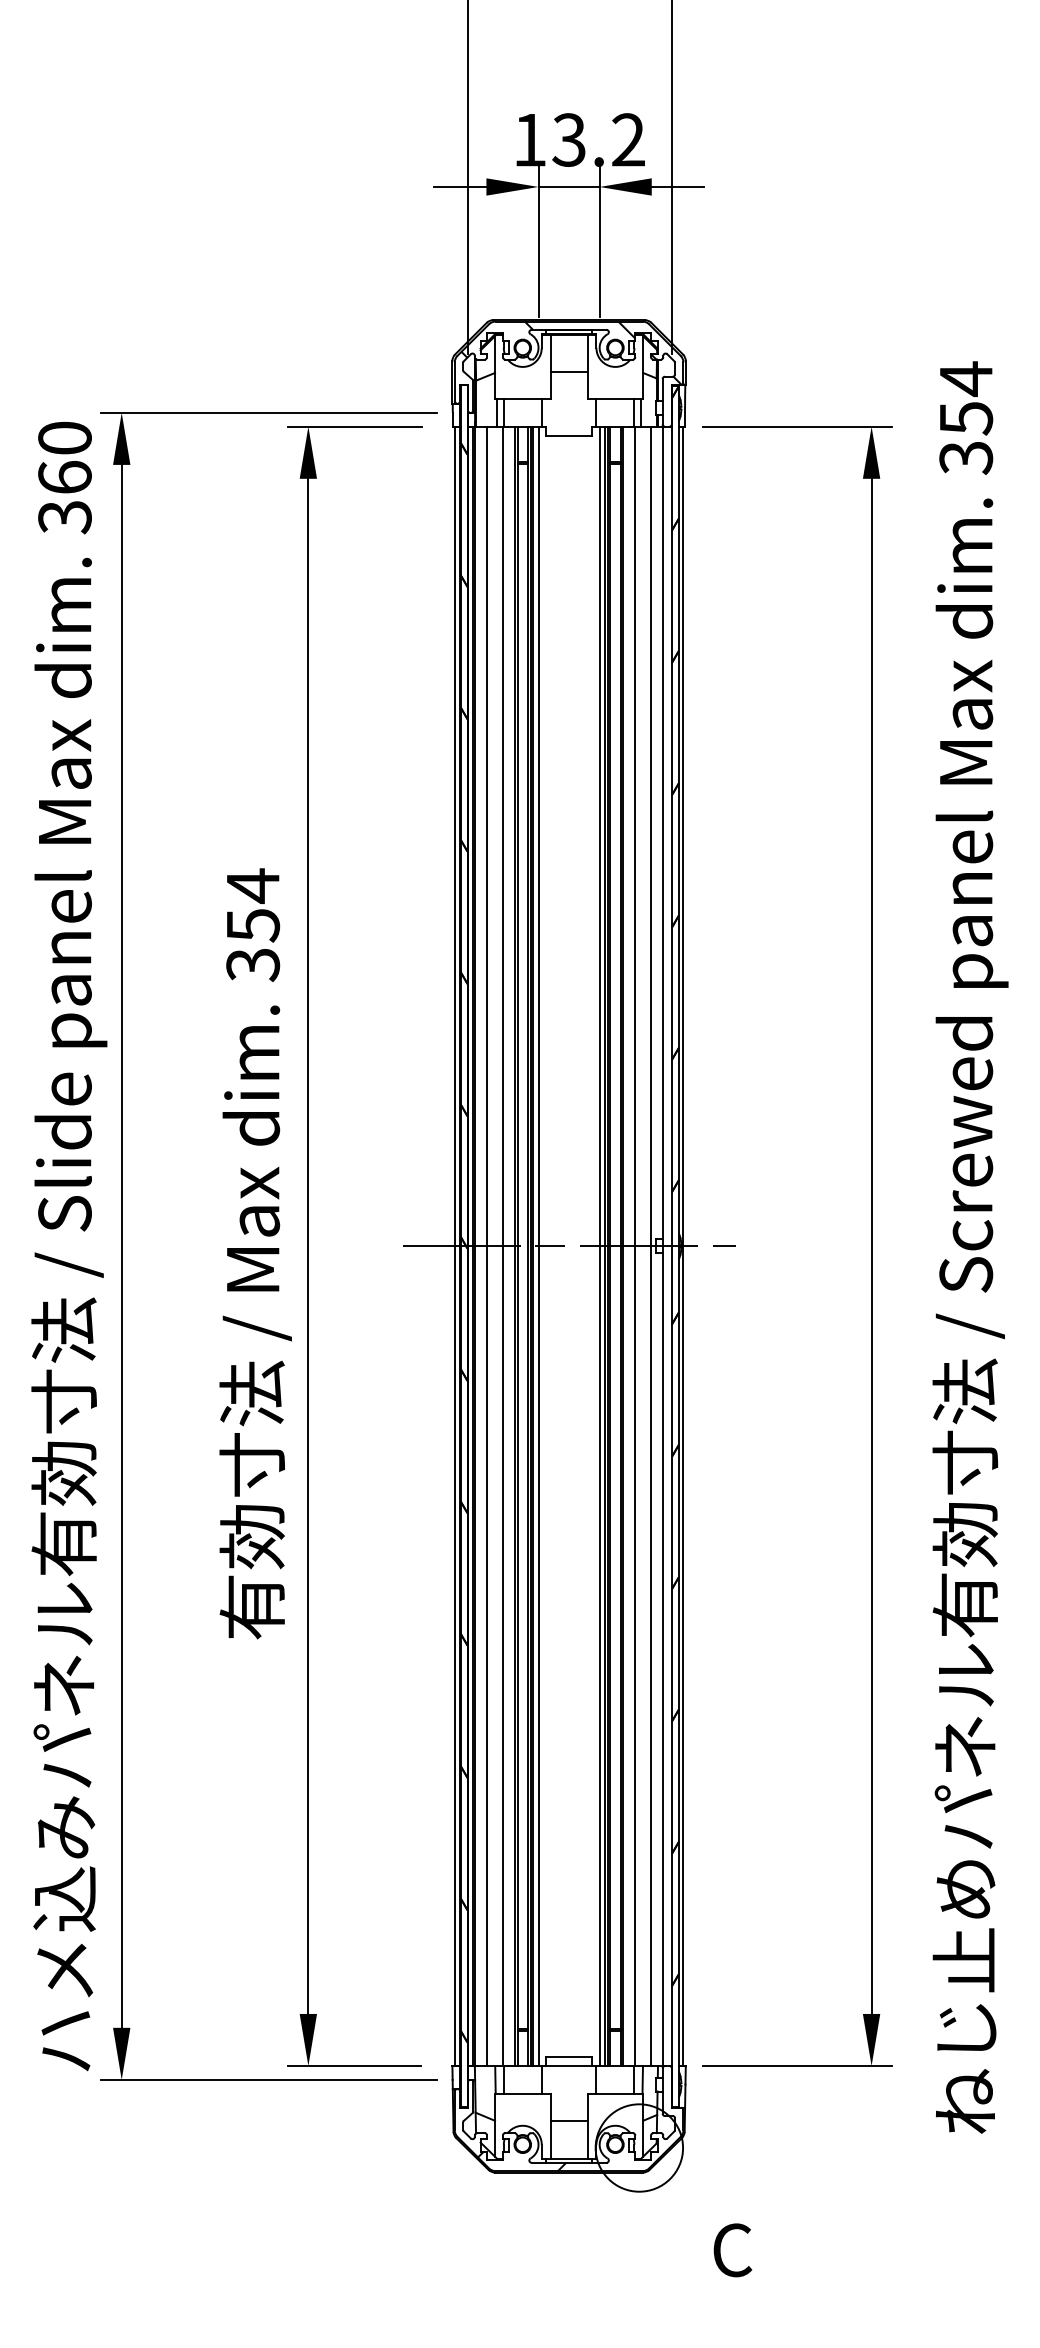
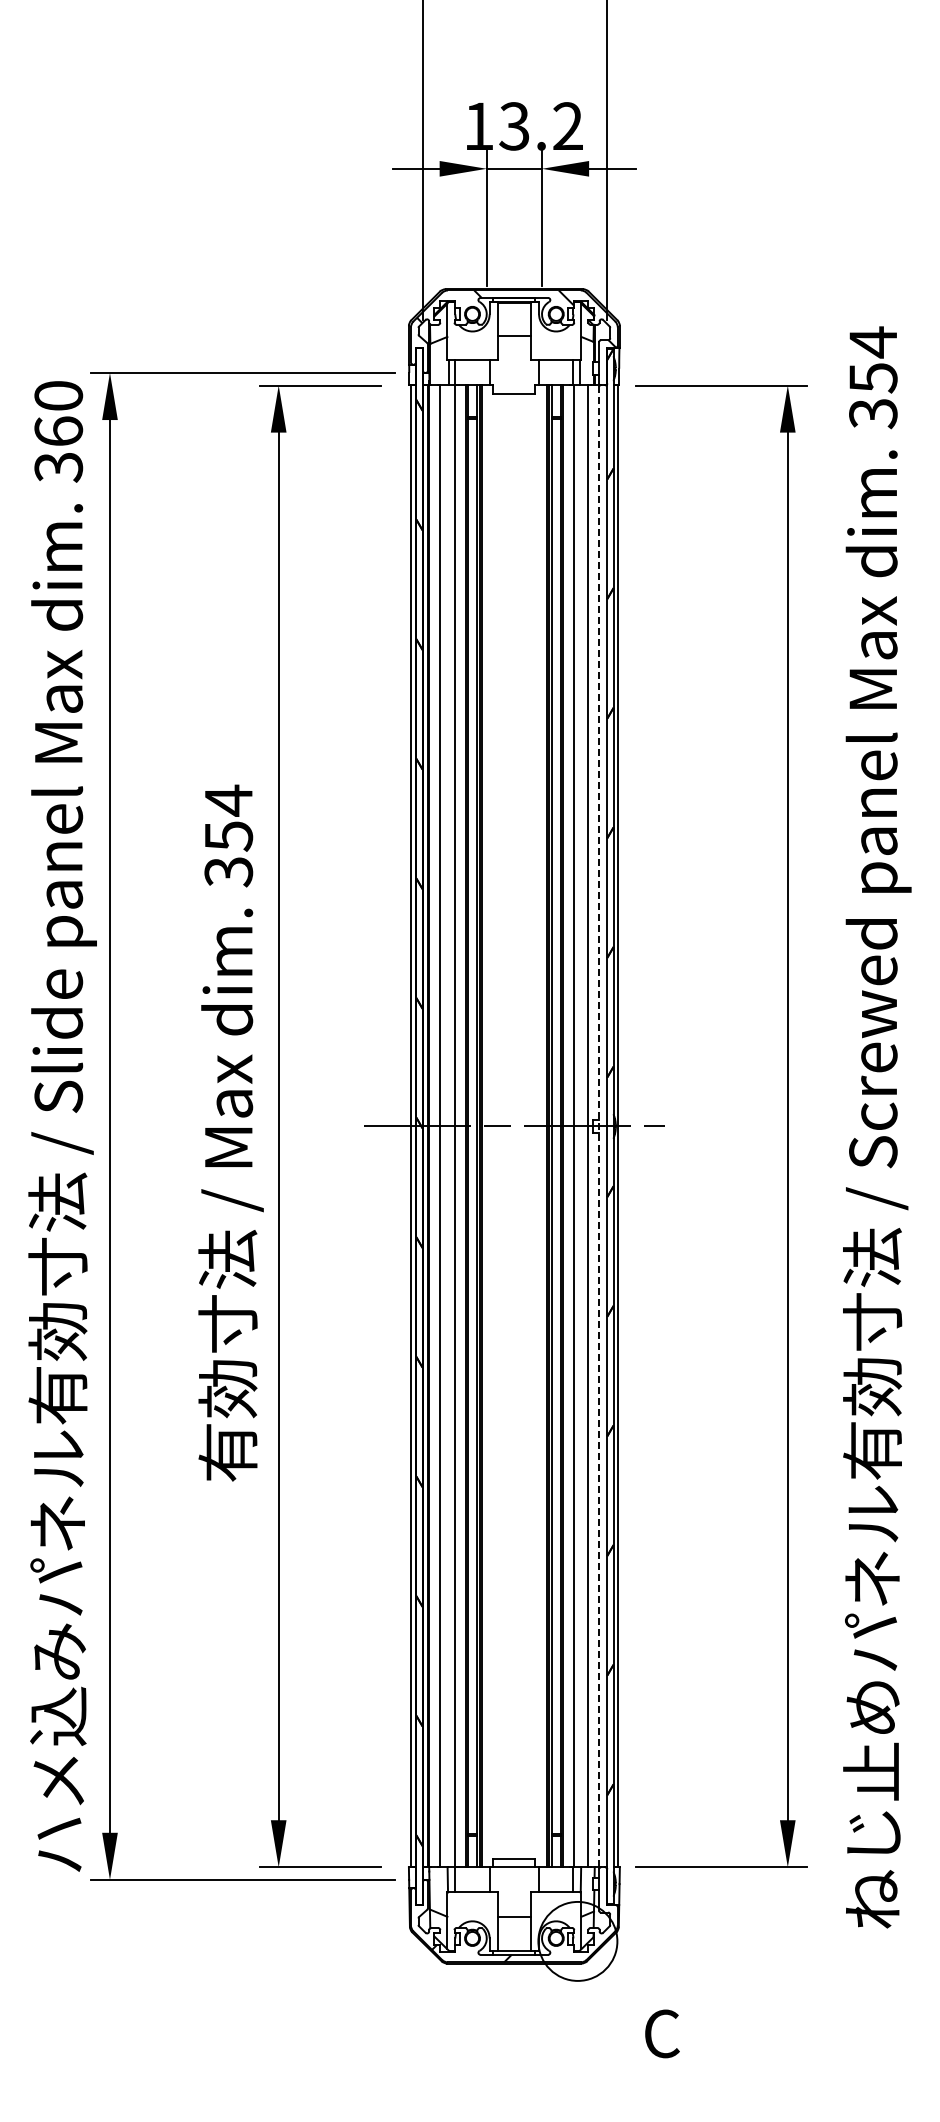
line: (538, 1246) -> (486, 1126), removed
line: (600, 1246) -> (542, 1126), removed
line: (662, 1246) -> (598, 1126), solid -> dashed

